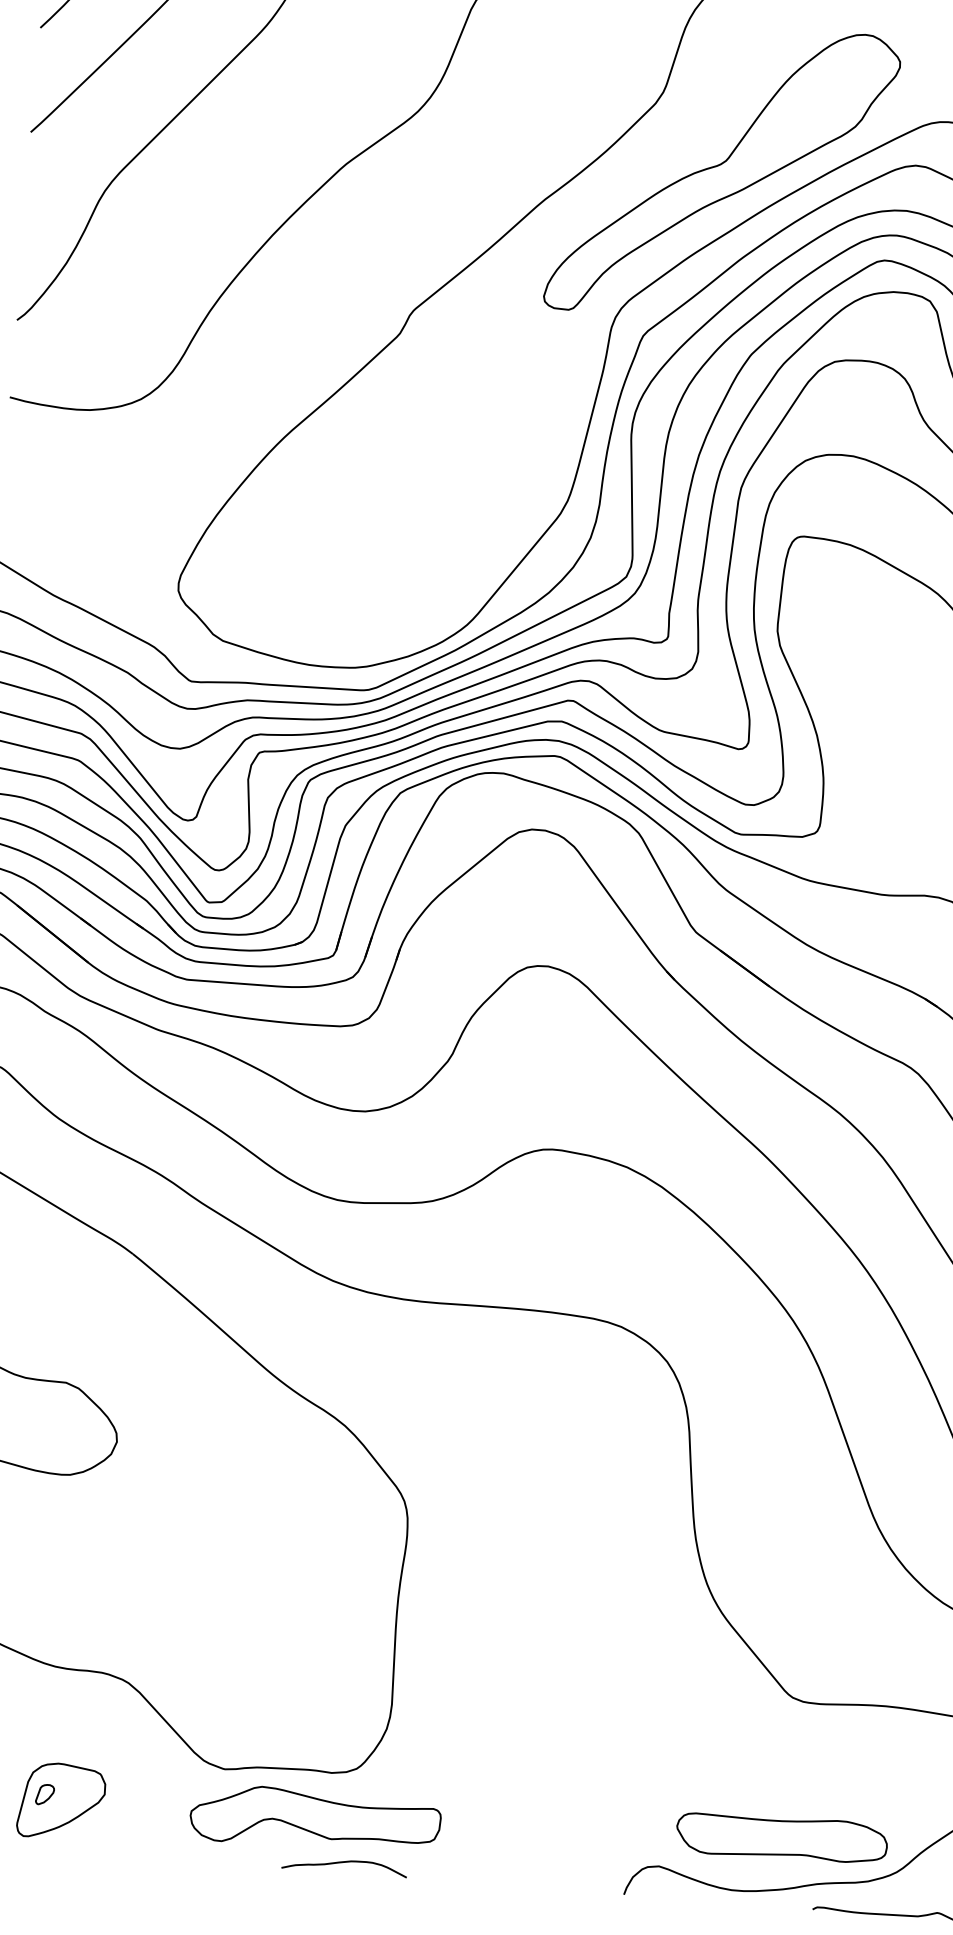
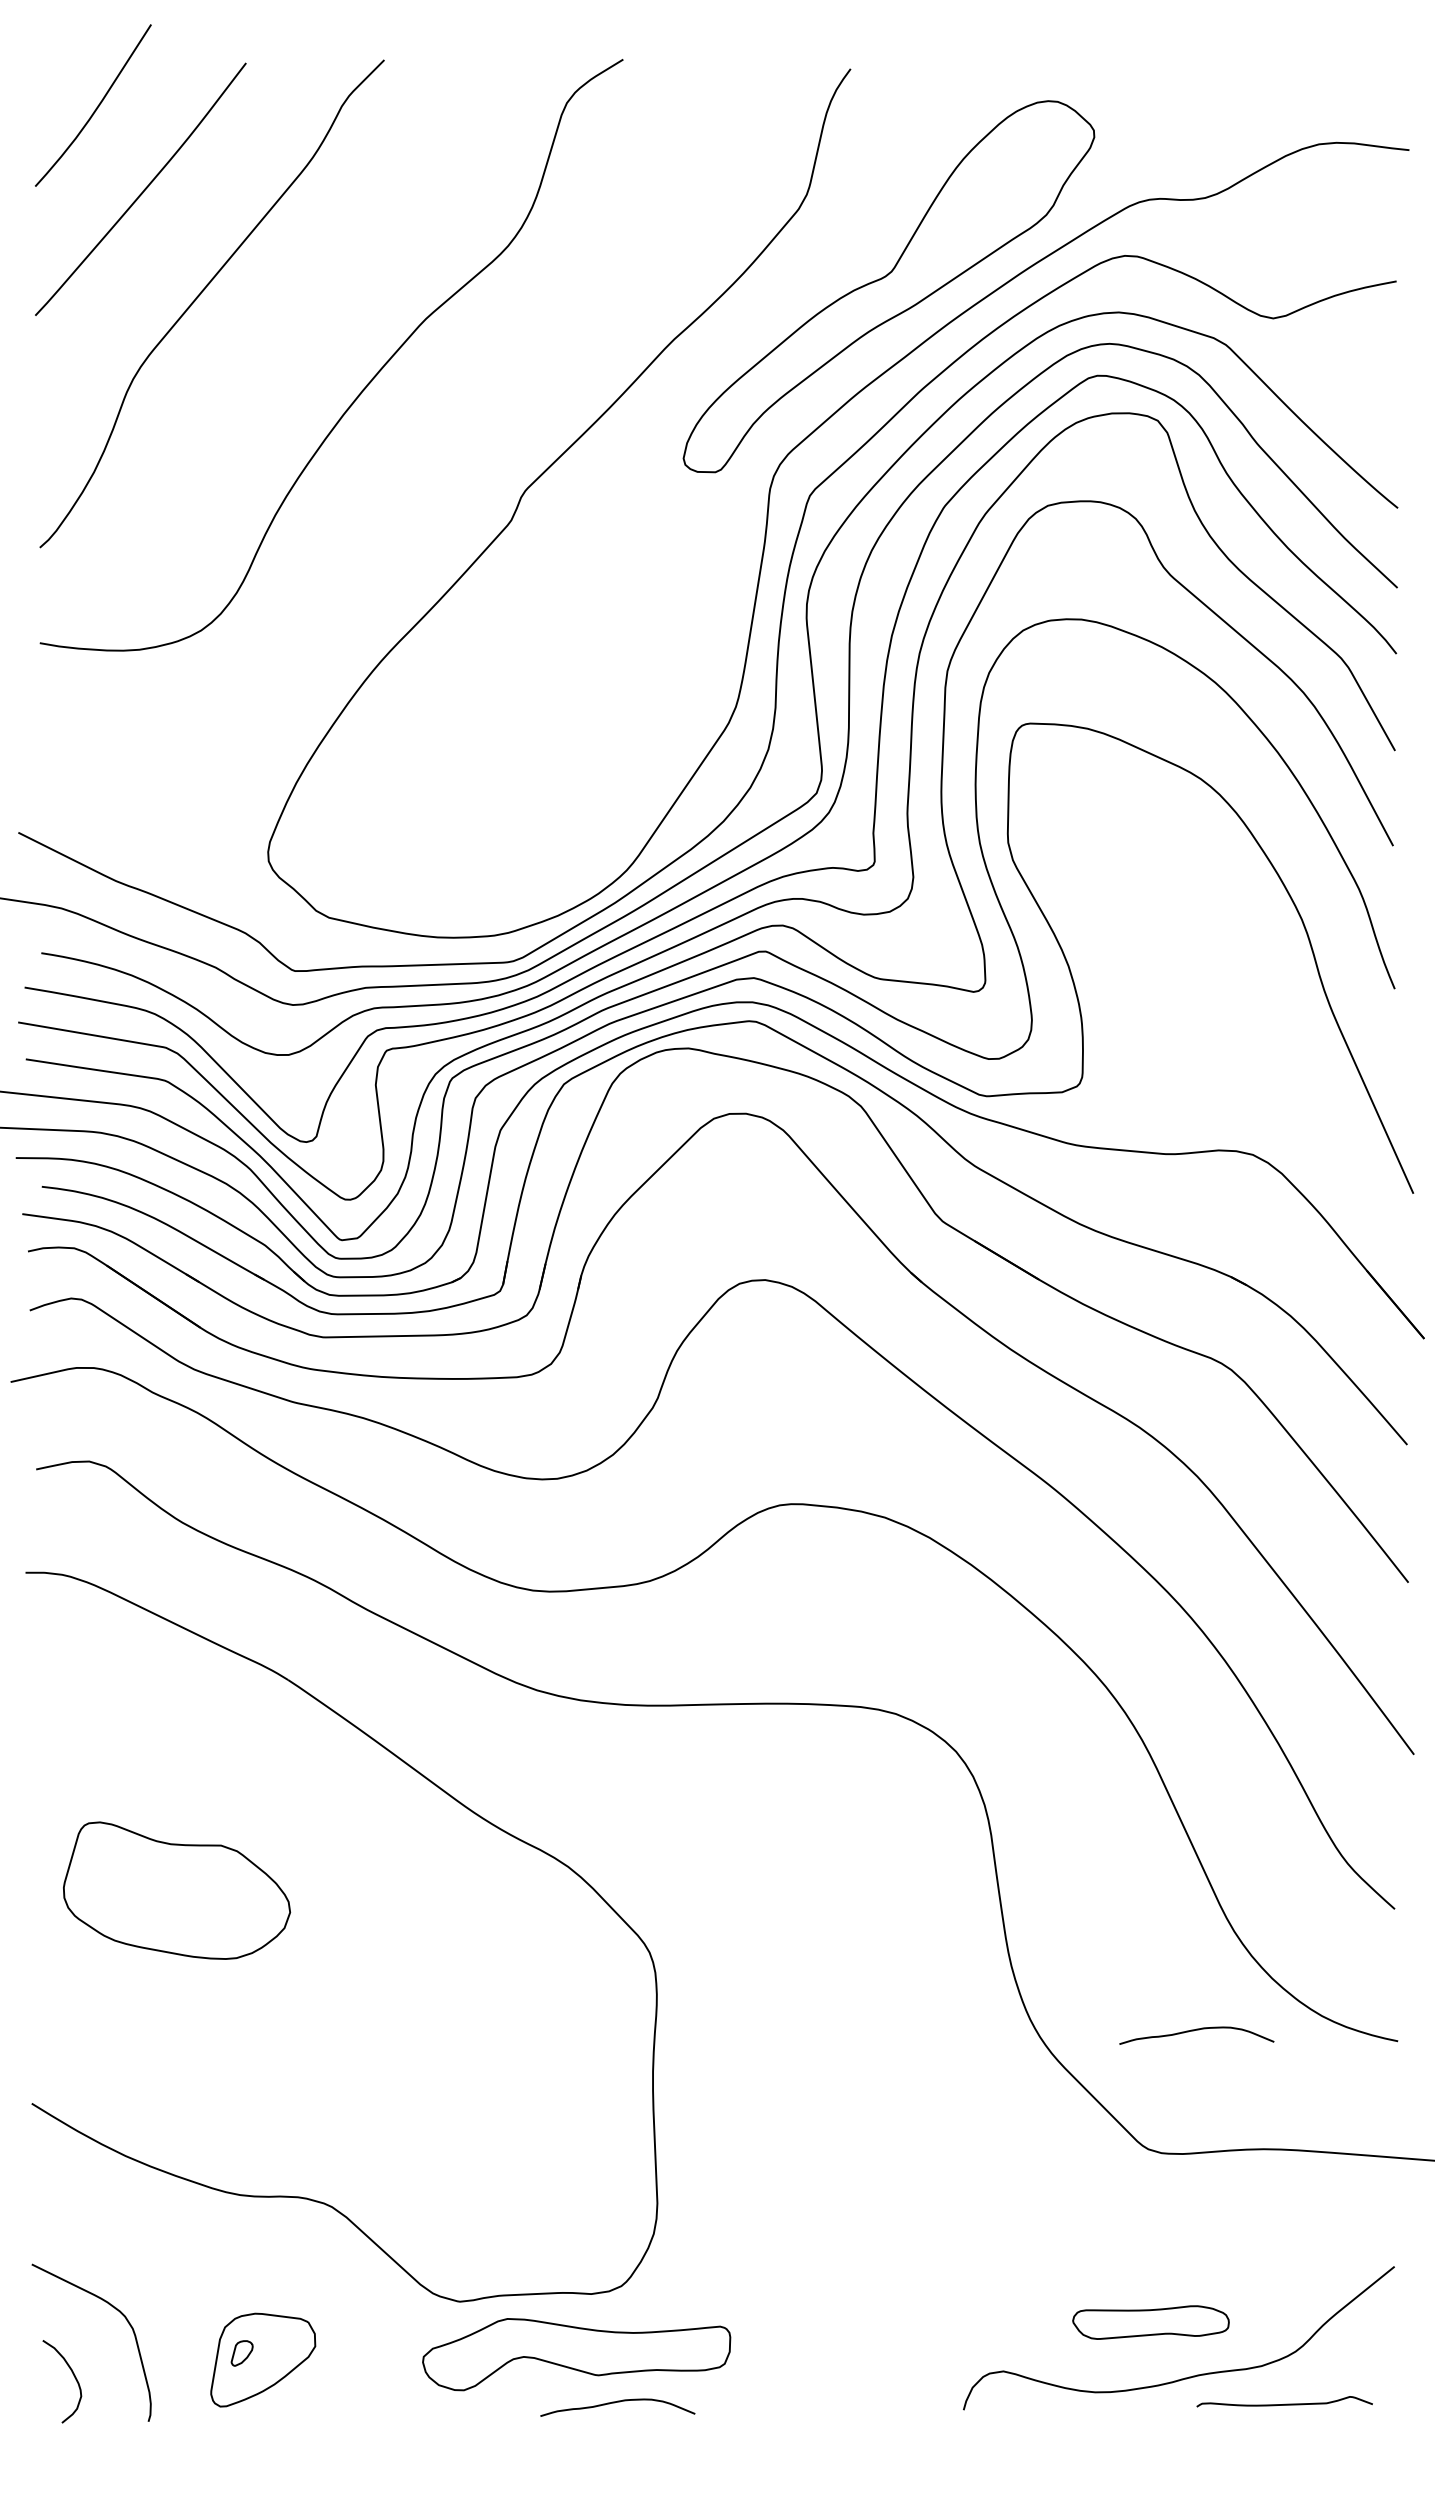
curve: (838, 1605) -> (1194, 2031), added
part: (781, 1837) -> (1150, 2322), size x0.6

